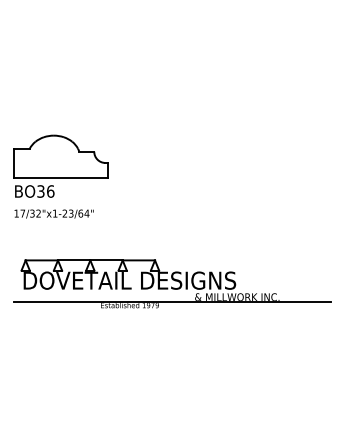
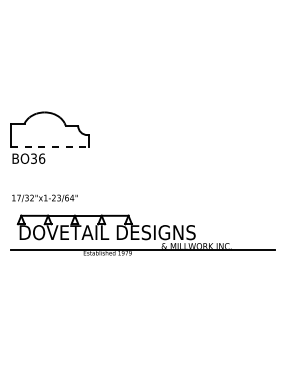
line: (60, 177) -> (50, 147), solid -> dashed
text: (53, 212) -> (44, 197), moved

